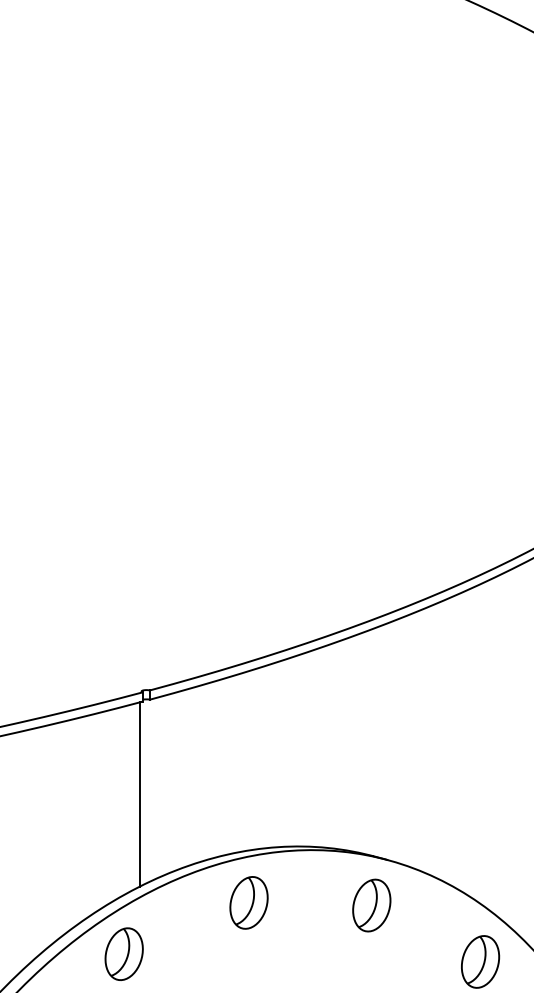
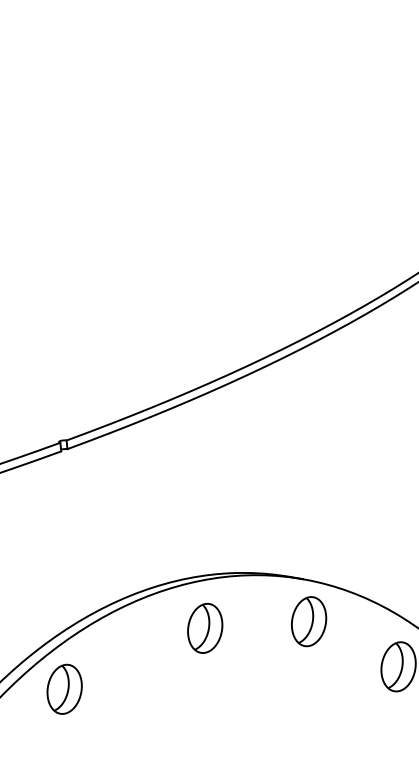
line: (139, 794) -> (65, 538), removed
part: (248, 902) -> (204, 628), moved
part: (371, 905) -> (308, 621), moved

